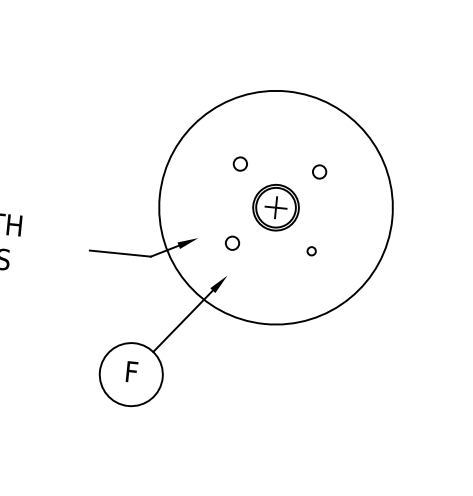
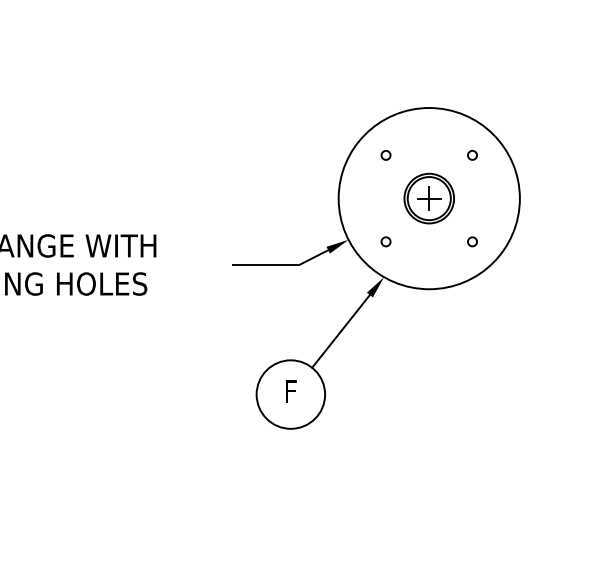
circle: (239, 164) -> (385, 155), size x0.62
circle: (319, 172) -> (472, 155), size x0.62
circle: (275, 207) -> (428, 198), size x0.71
circle: (232, 243) -> (385, 241), size x0.62

